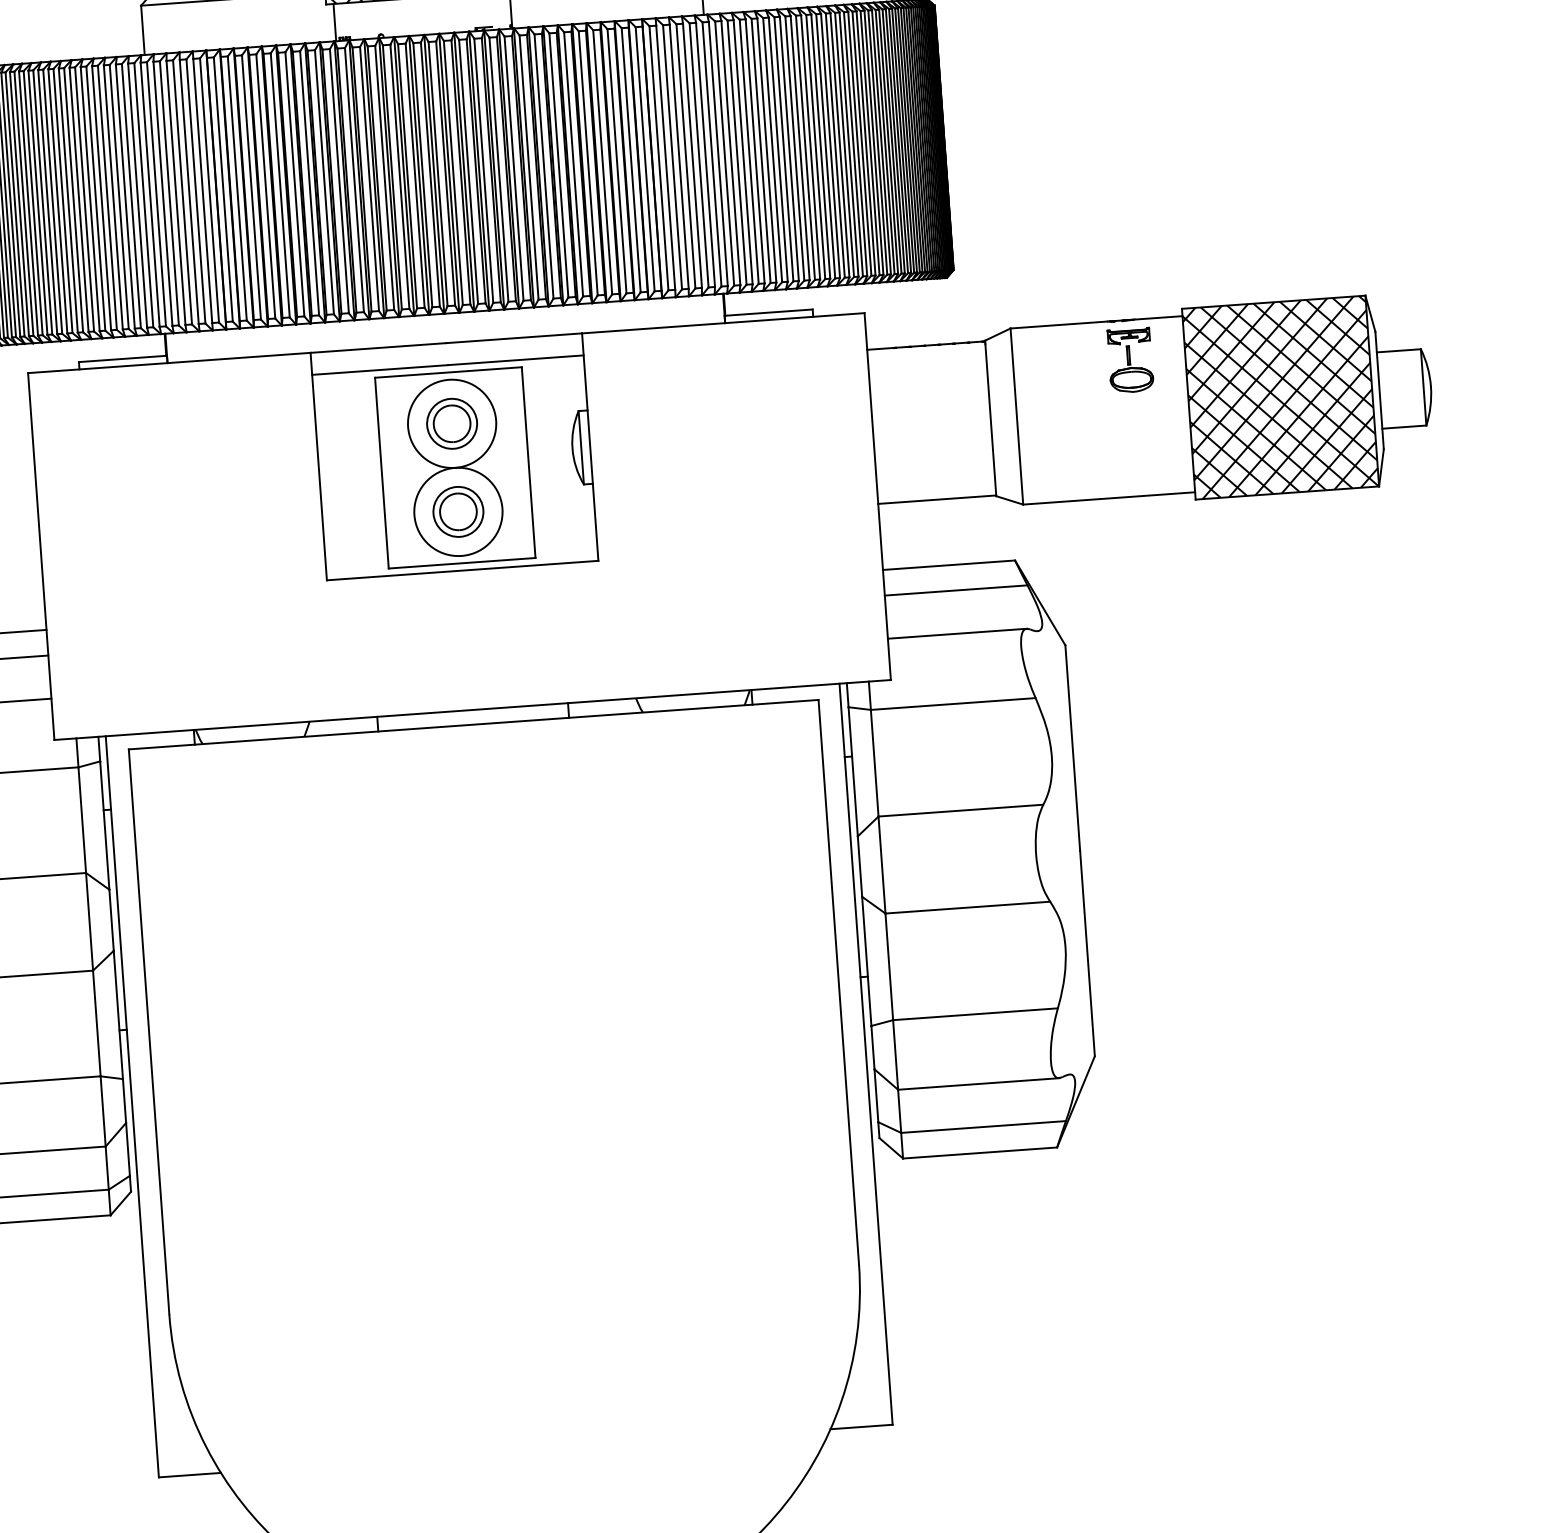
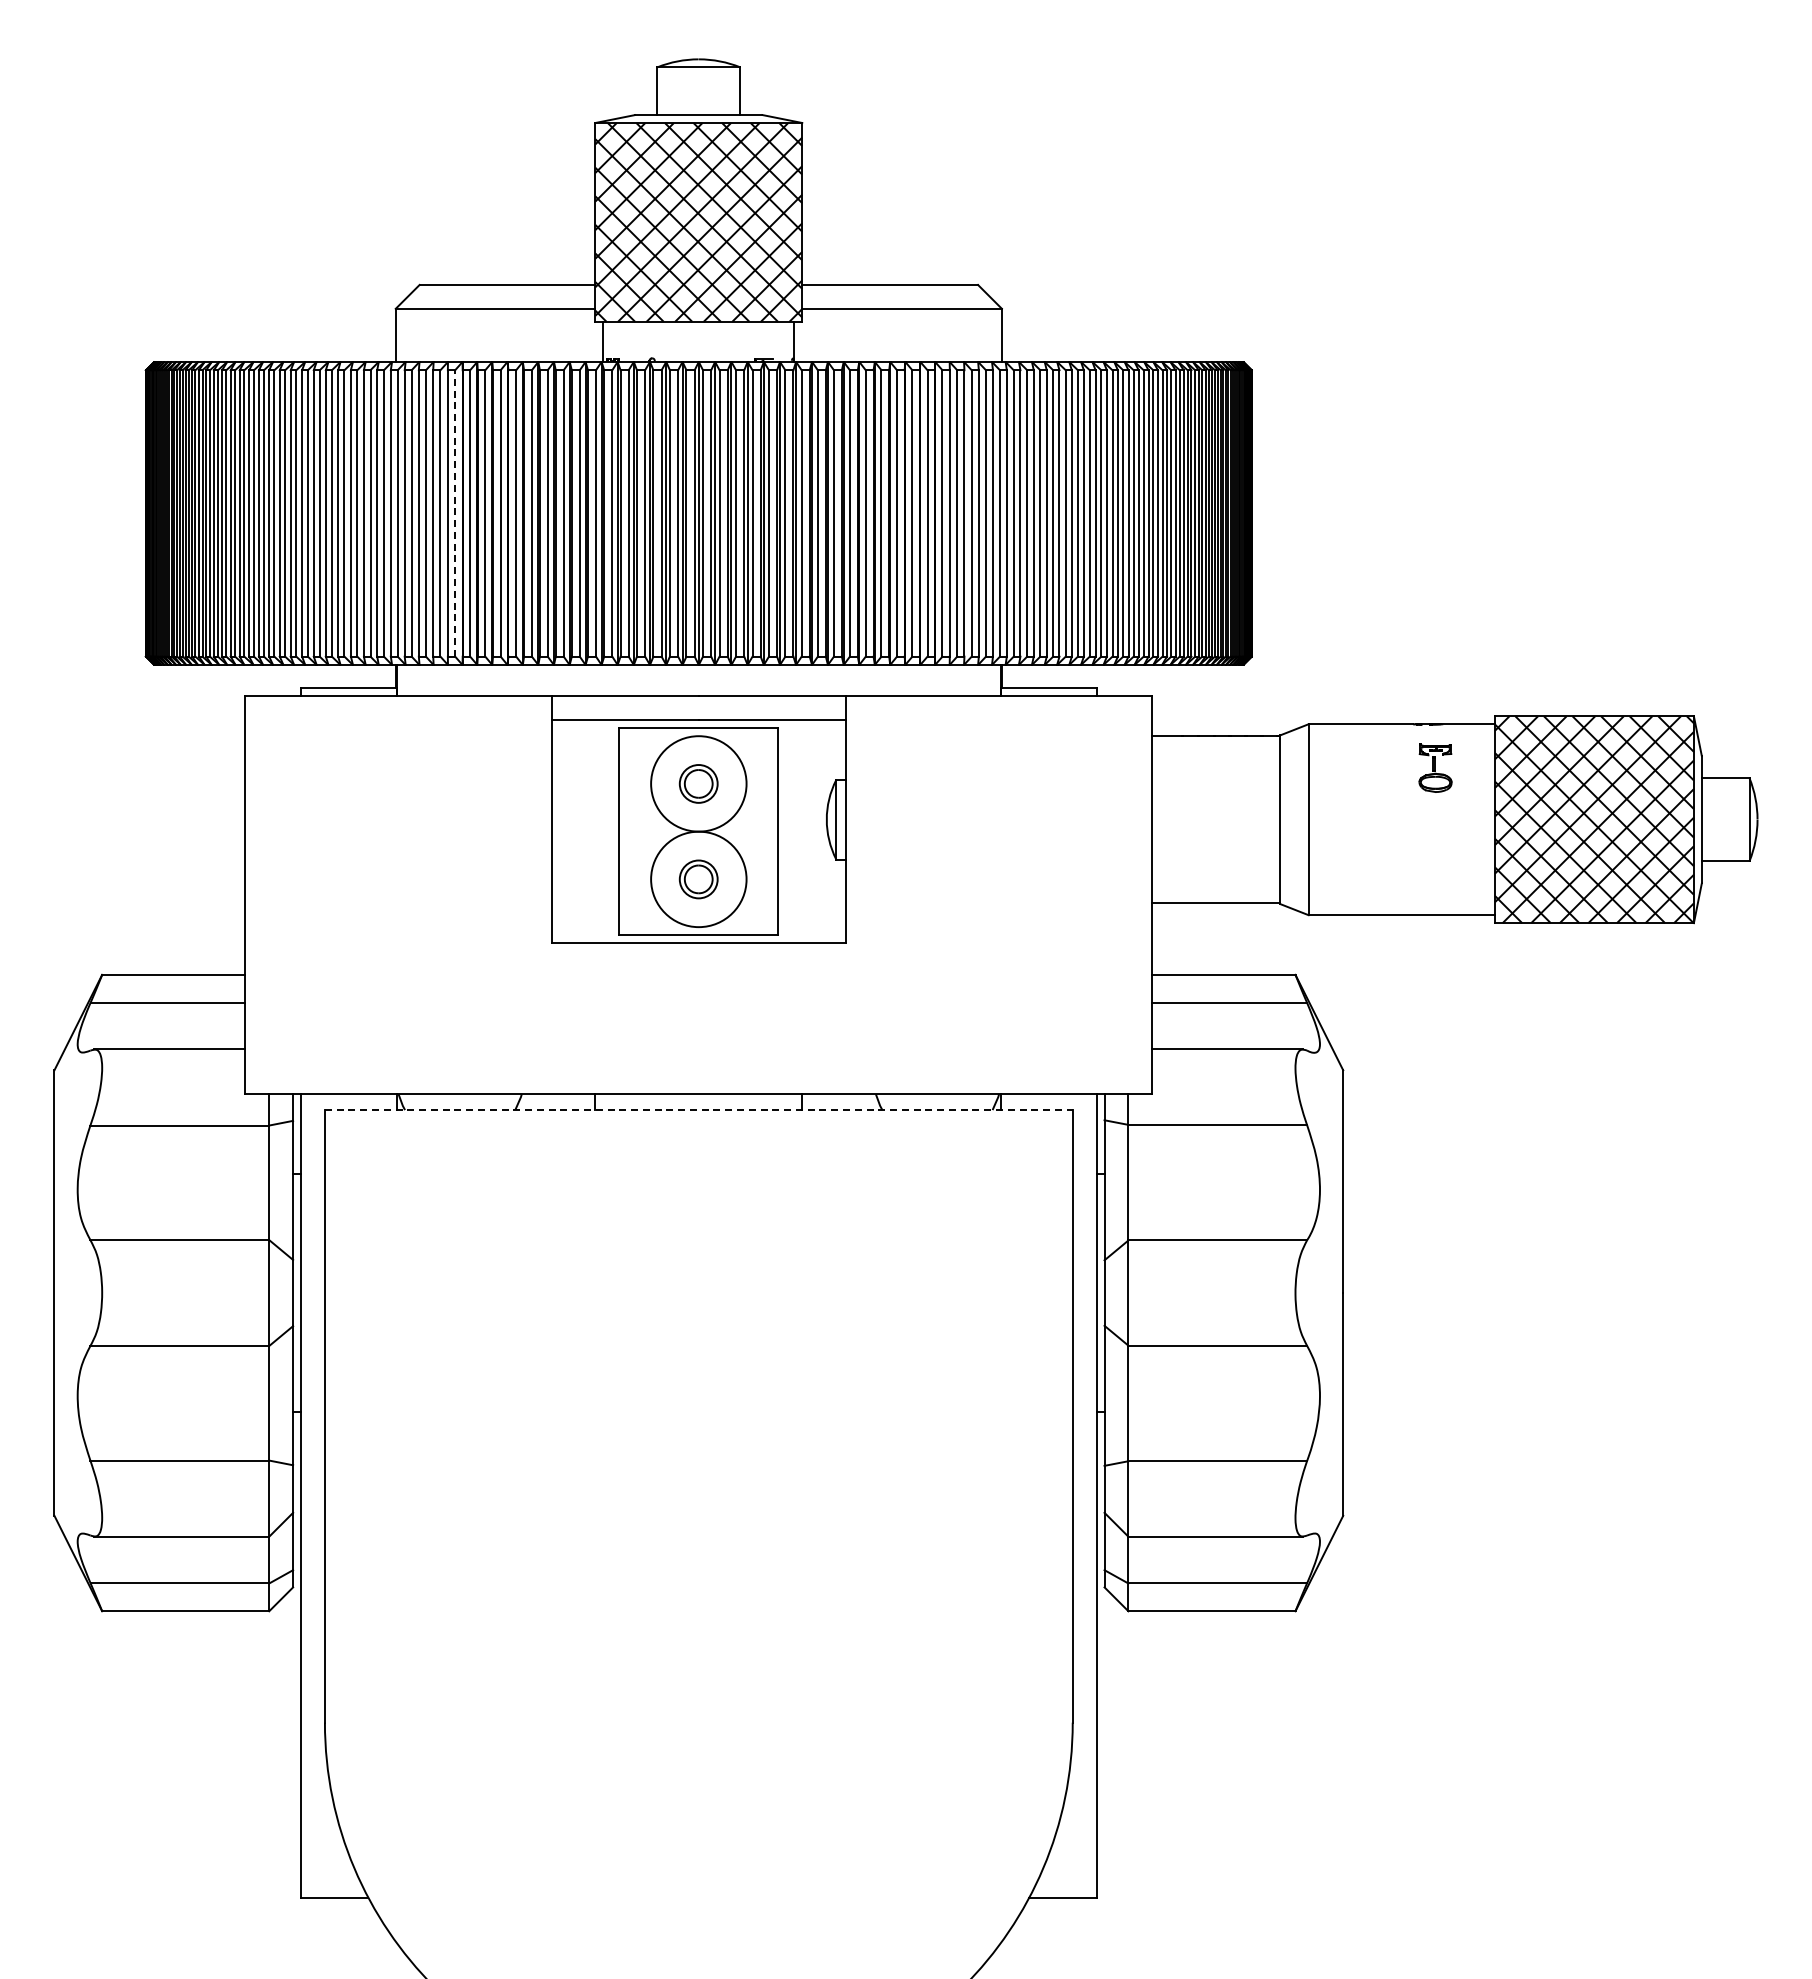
line: (209, 189) -> (455, 512), solid -> dashed
part: (1130, 360) -> (1435, 768), size x0.7
part: (451, 423) -> (698, 783), size x0.7
part: (458, 512) -> (698, 879), size x0.7
line: (473, 725) -> (698, 1110), solid -> dashed

